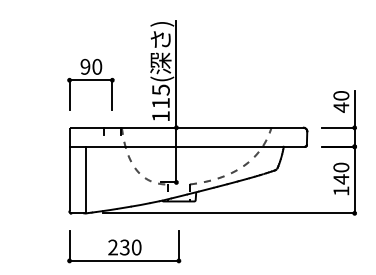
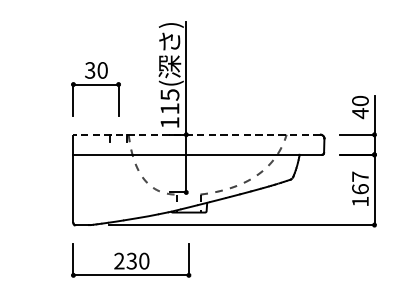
text: (85, 66) -> (90, 70), 90 -> 30
line: (187, 127) -> (197, 134), solid -> dashed
text: (341, 173) -> (360, 183), 140 -> 167
line: (86, 178) -> (91, 188), removed

